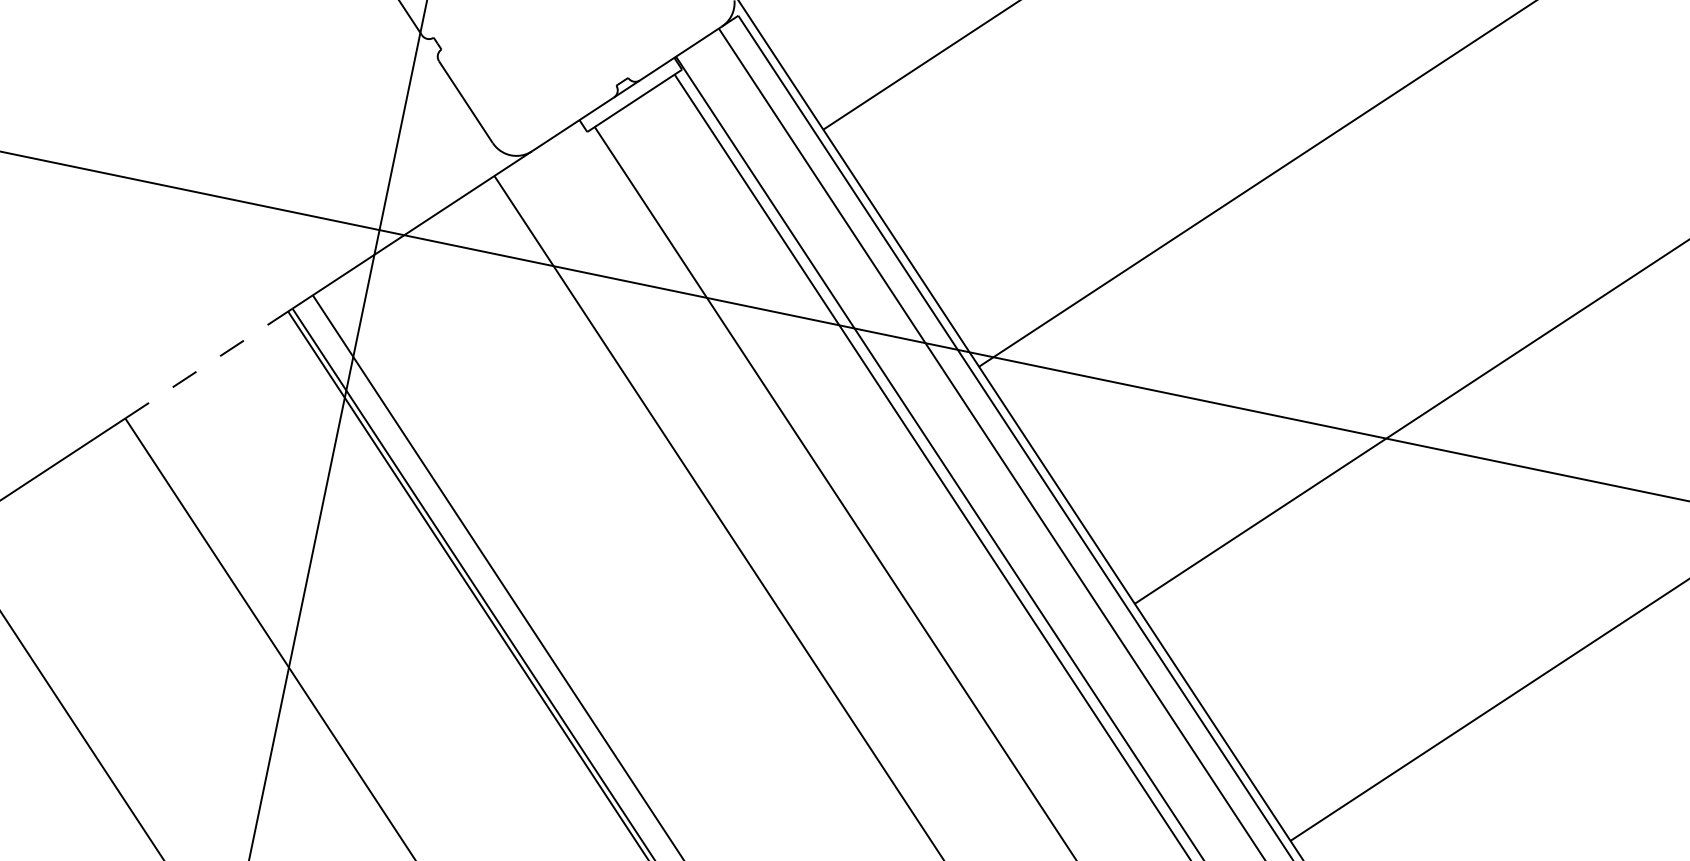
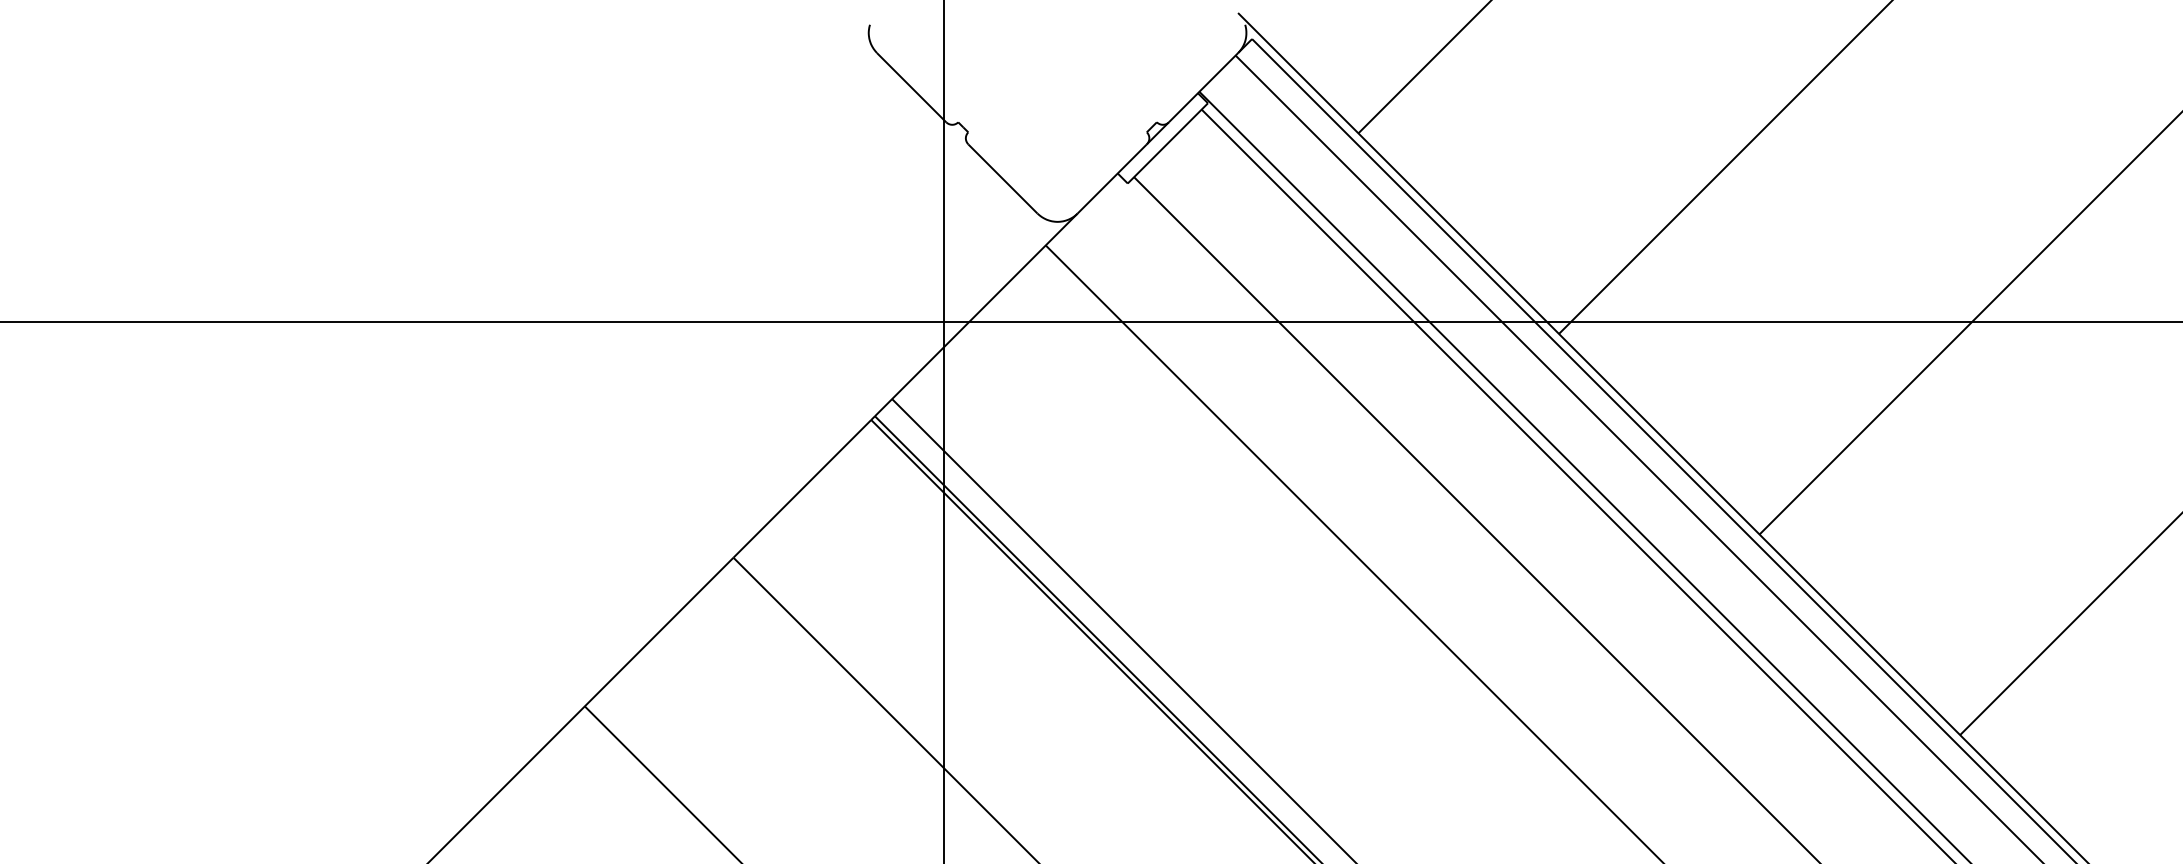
line: (206, 364) -> (802, 488), dashed -> solid

